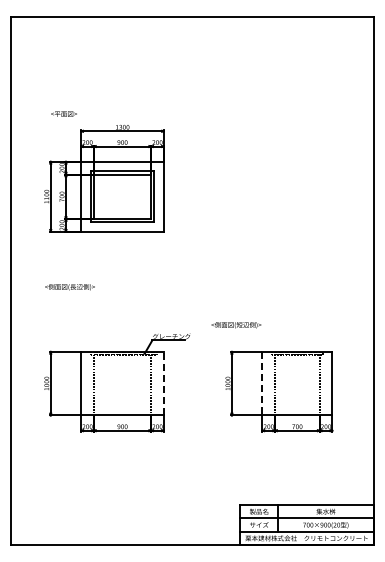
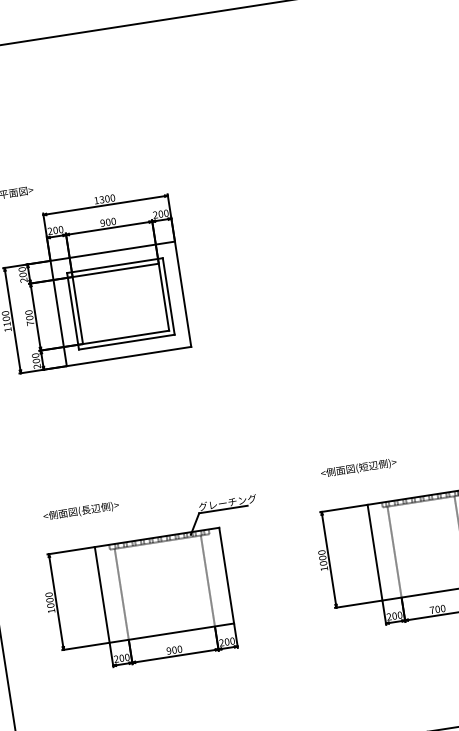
text: (69, 287) -> (80, 511), moved
text: (236, 325) -> (359, 468), moved
line: (163, 383) -> (226, 575), dashed -> solid
line: (262, 383) -> (375, 552), dashed -> solid

